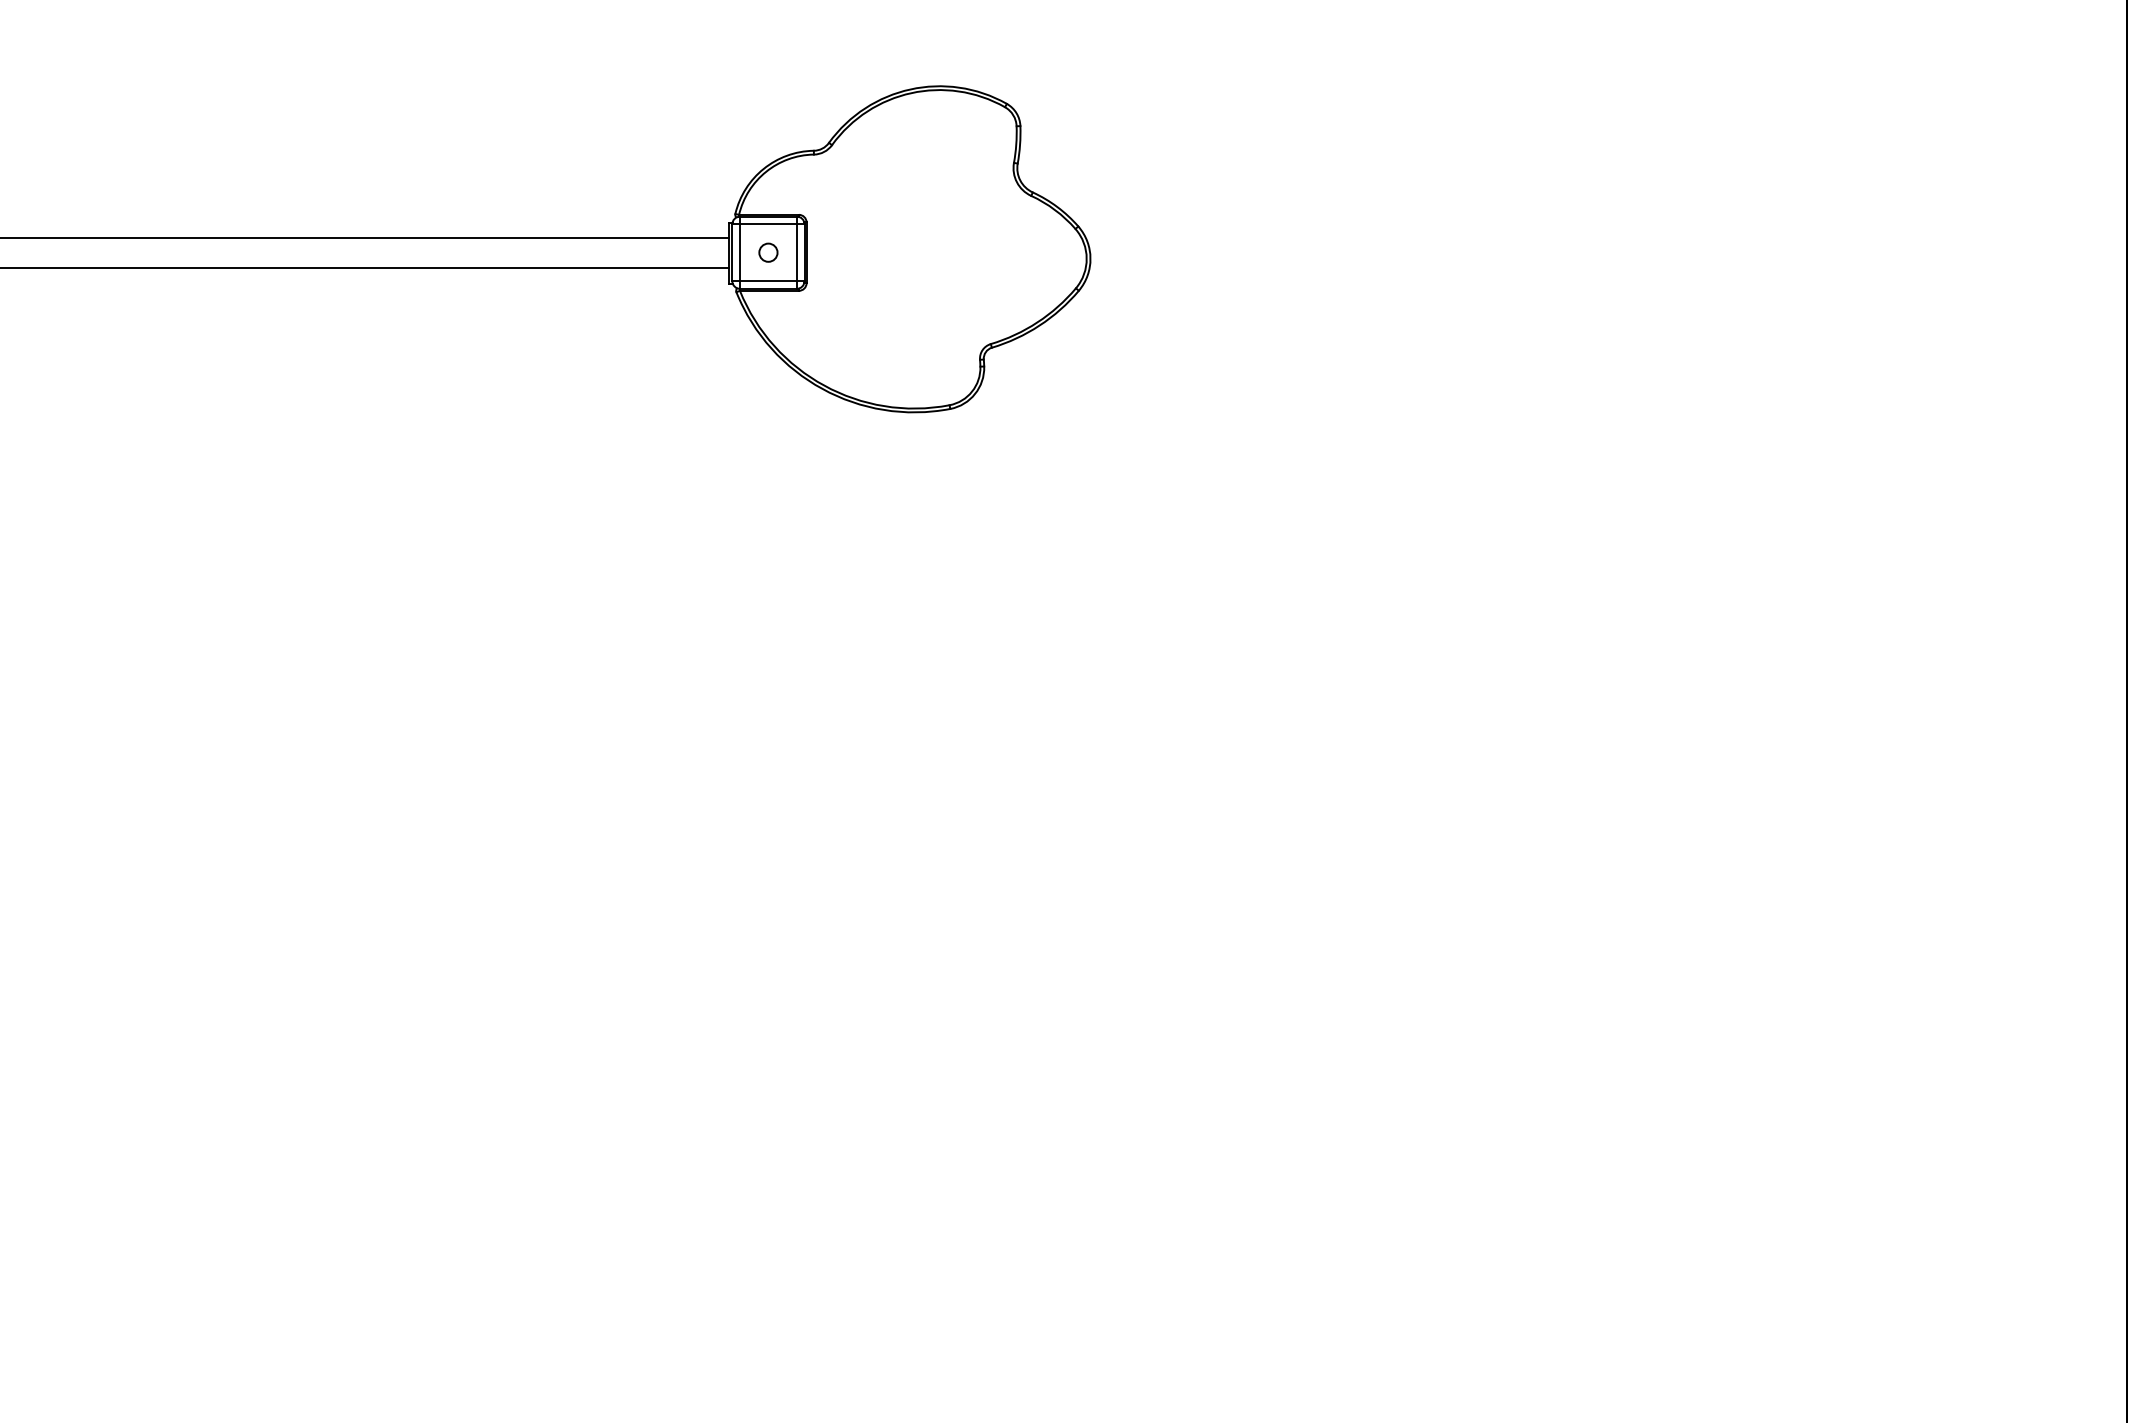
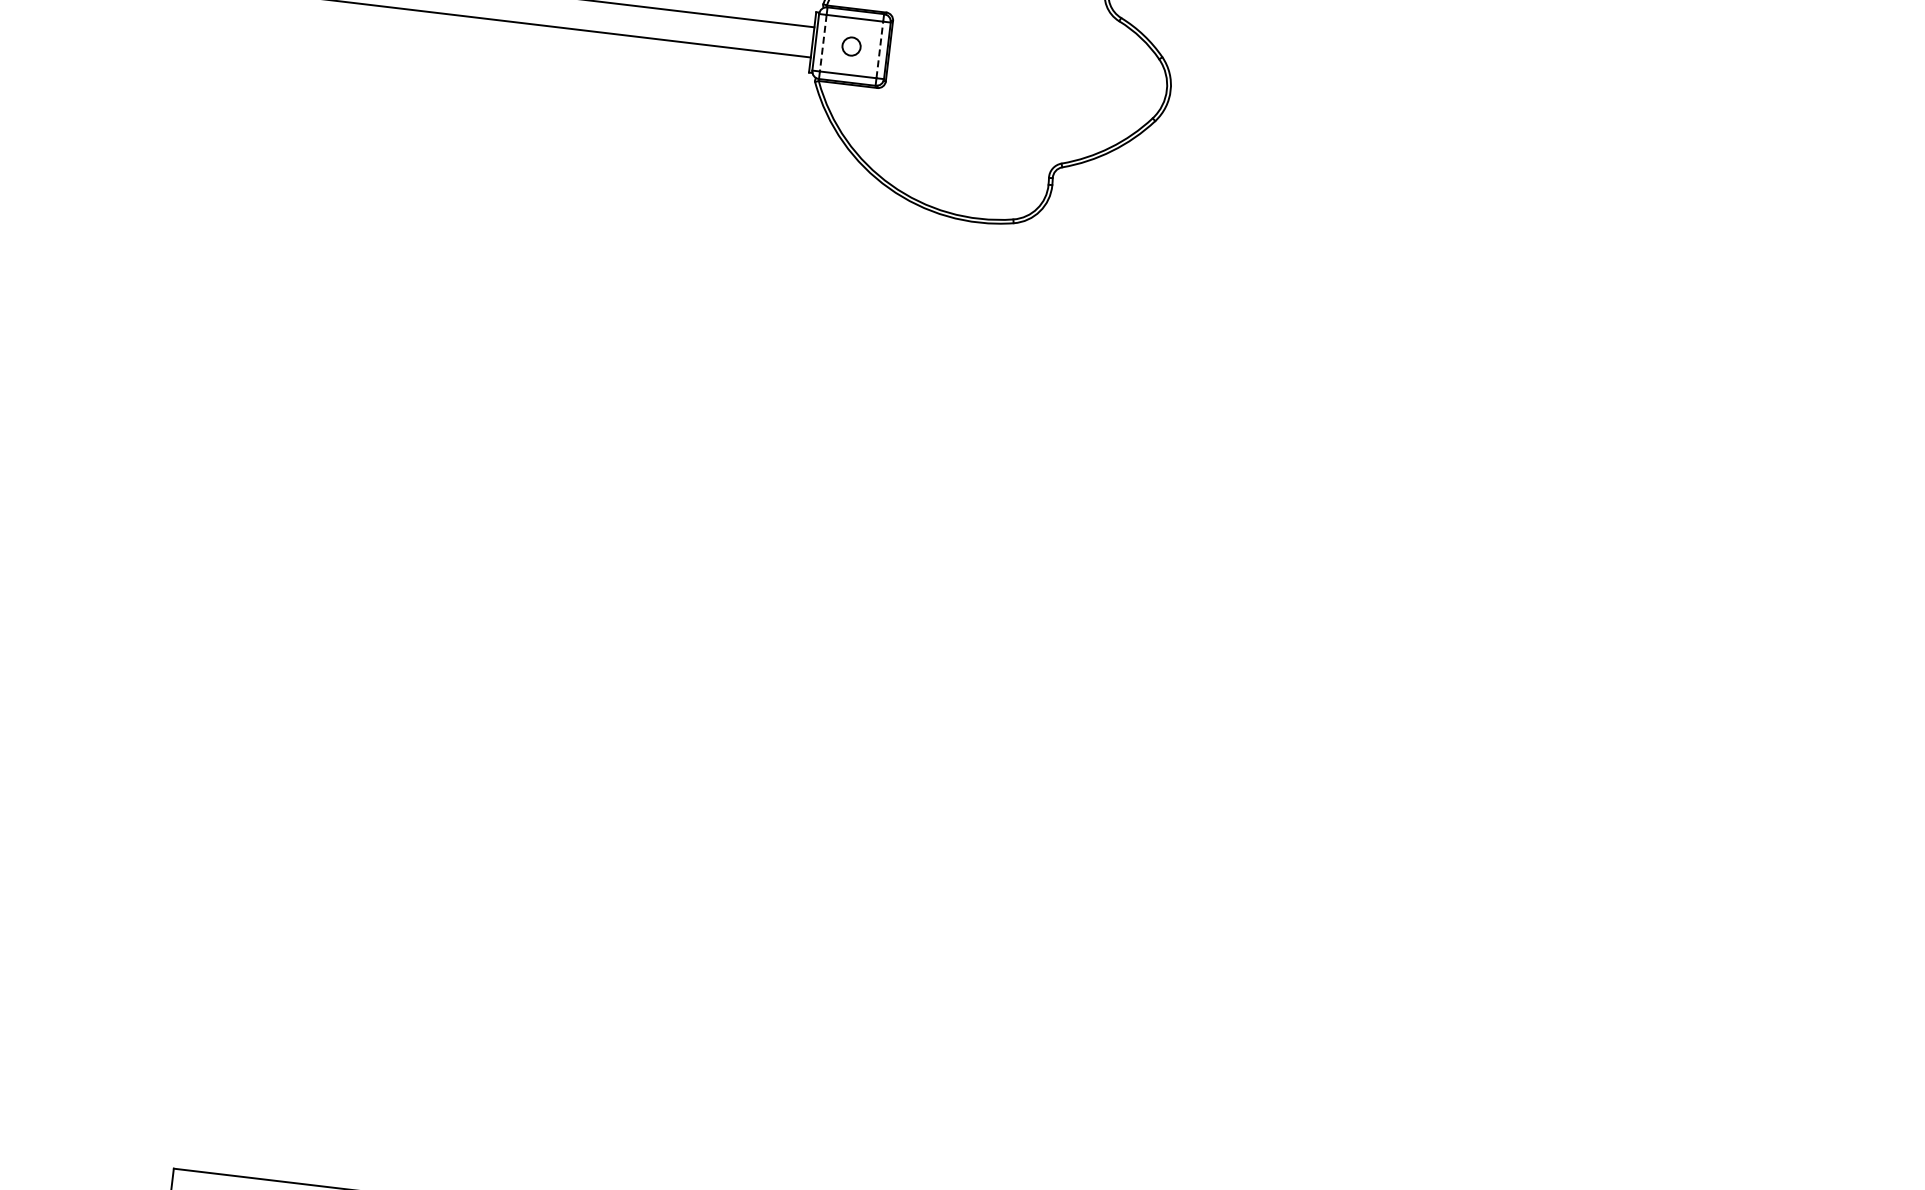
line: (796, 252) -> (879, 49), solid -> dashed
line: (739, 253) -> (822, 43), solid -> dashed

